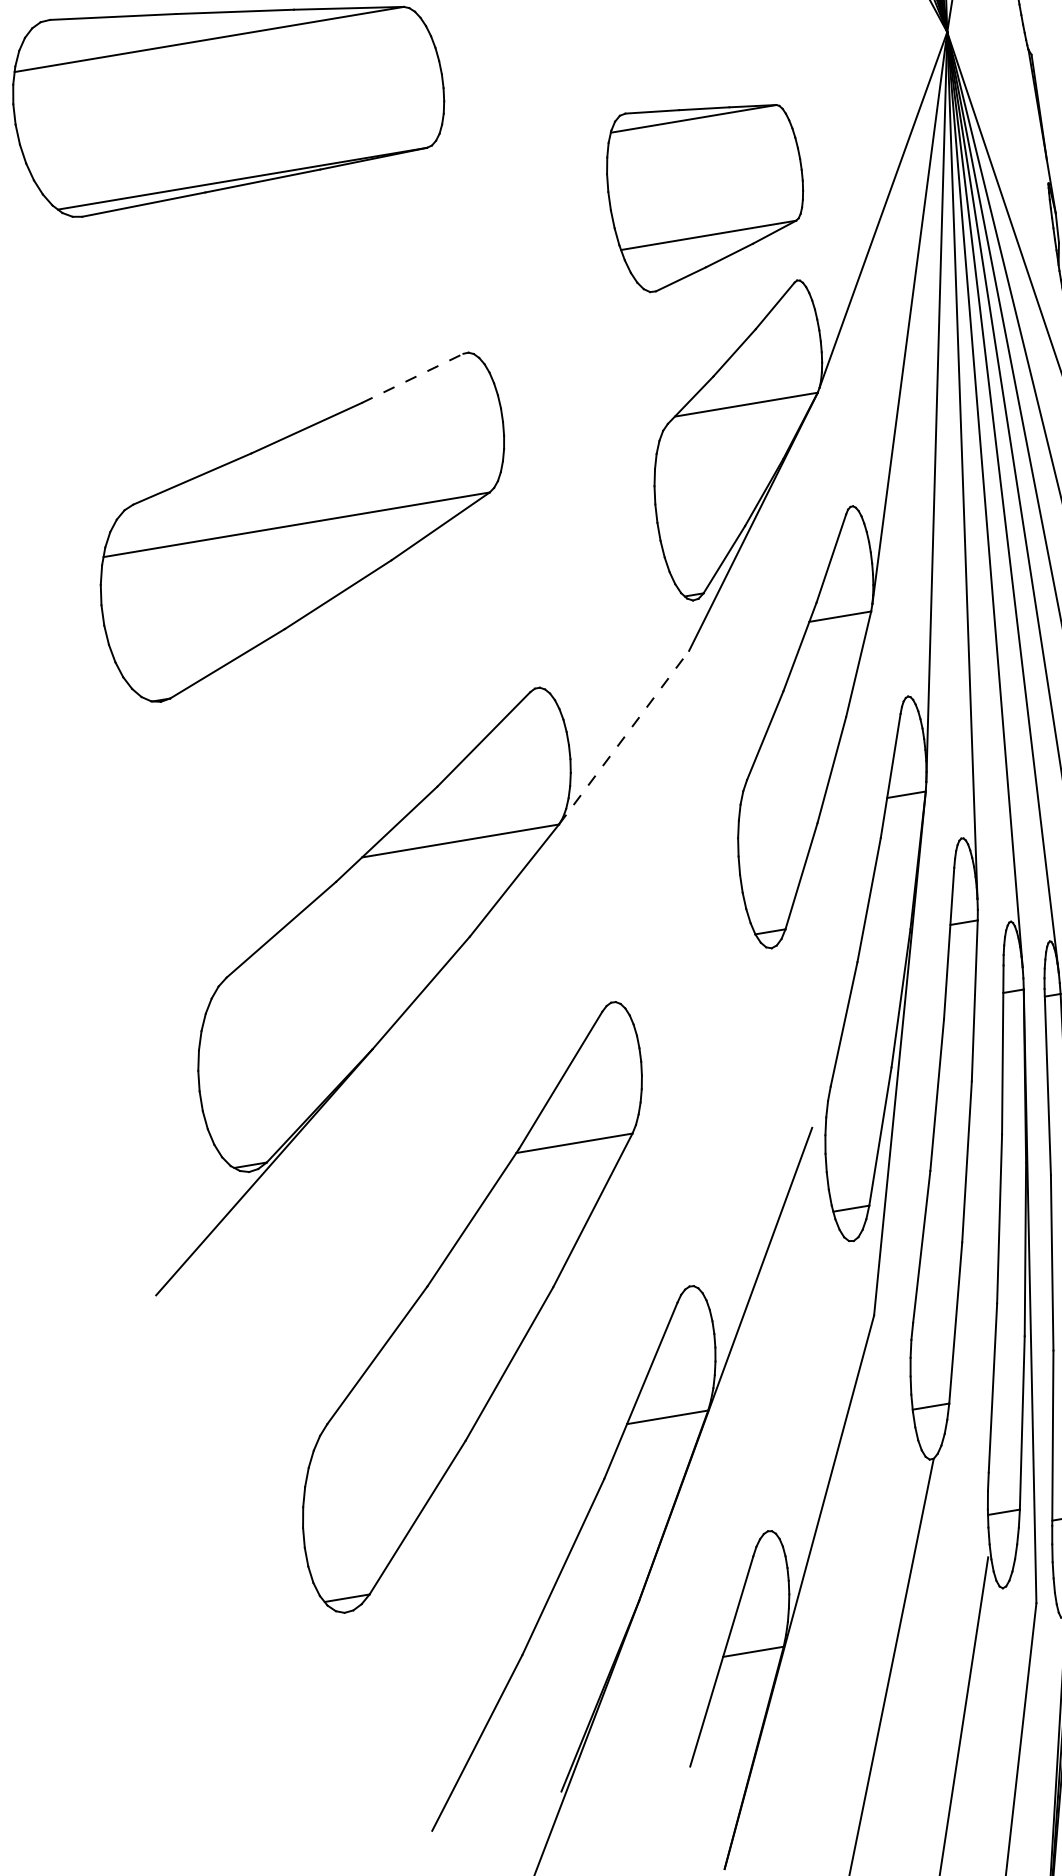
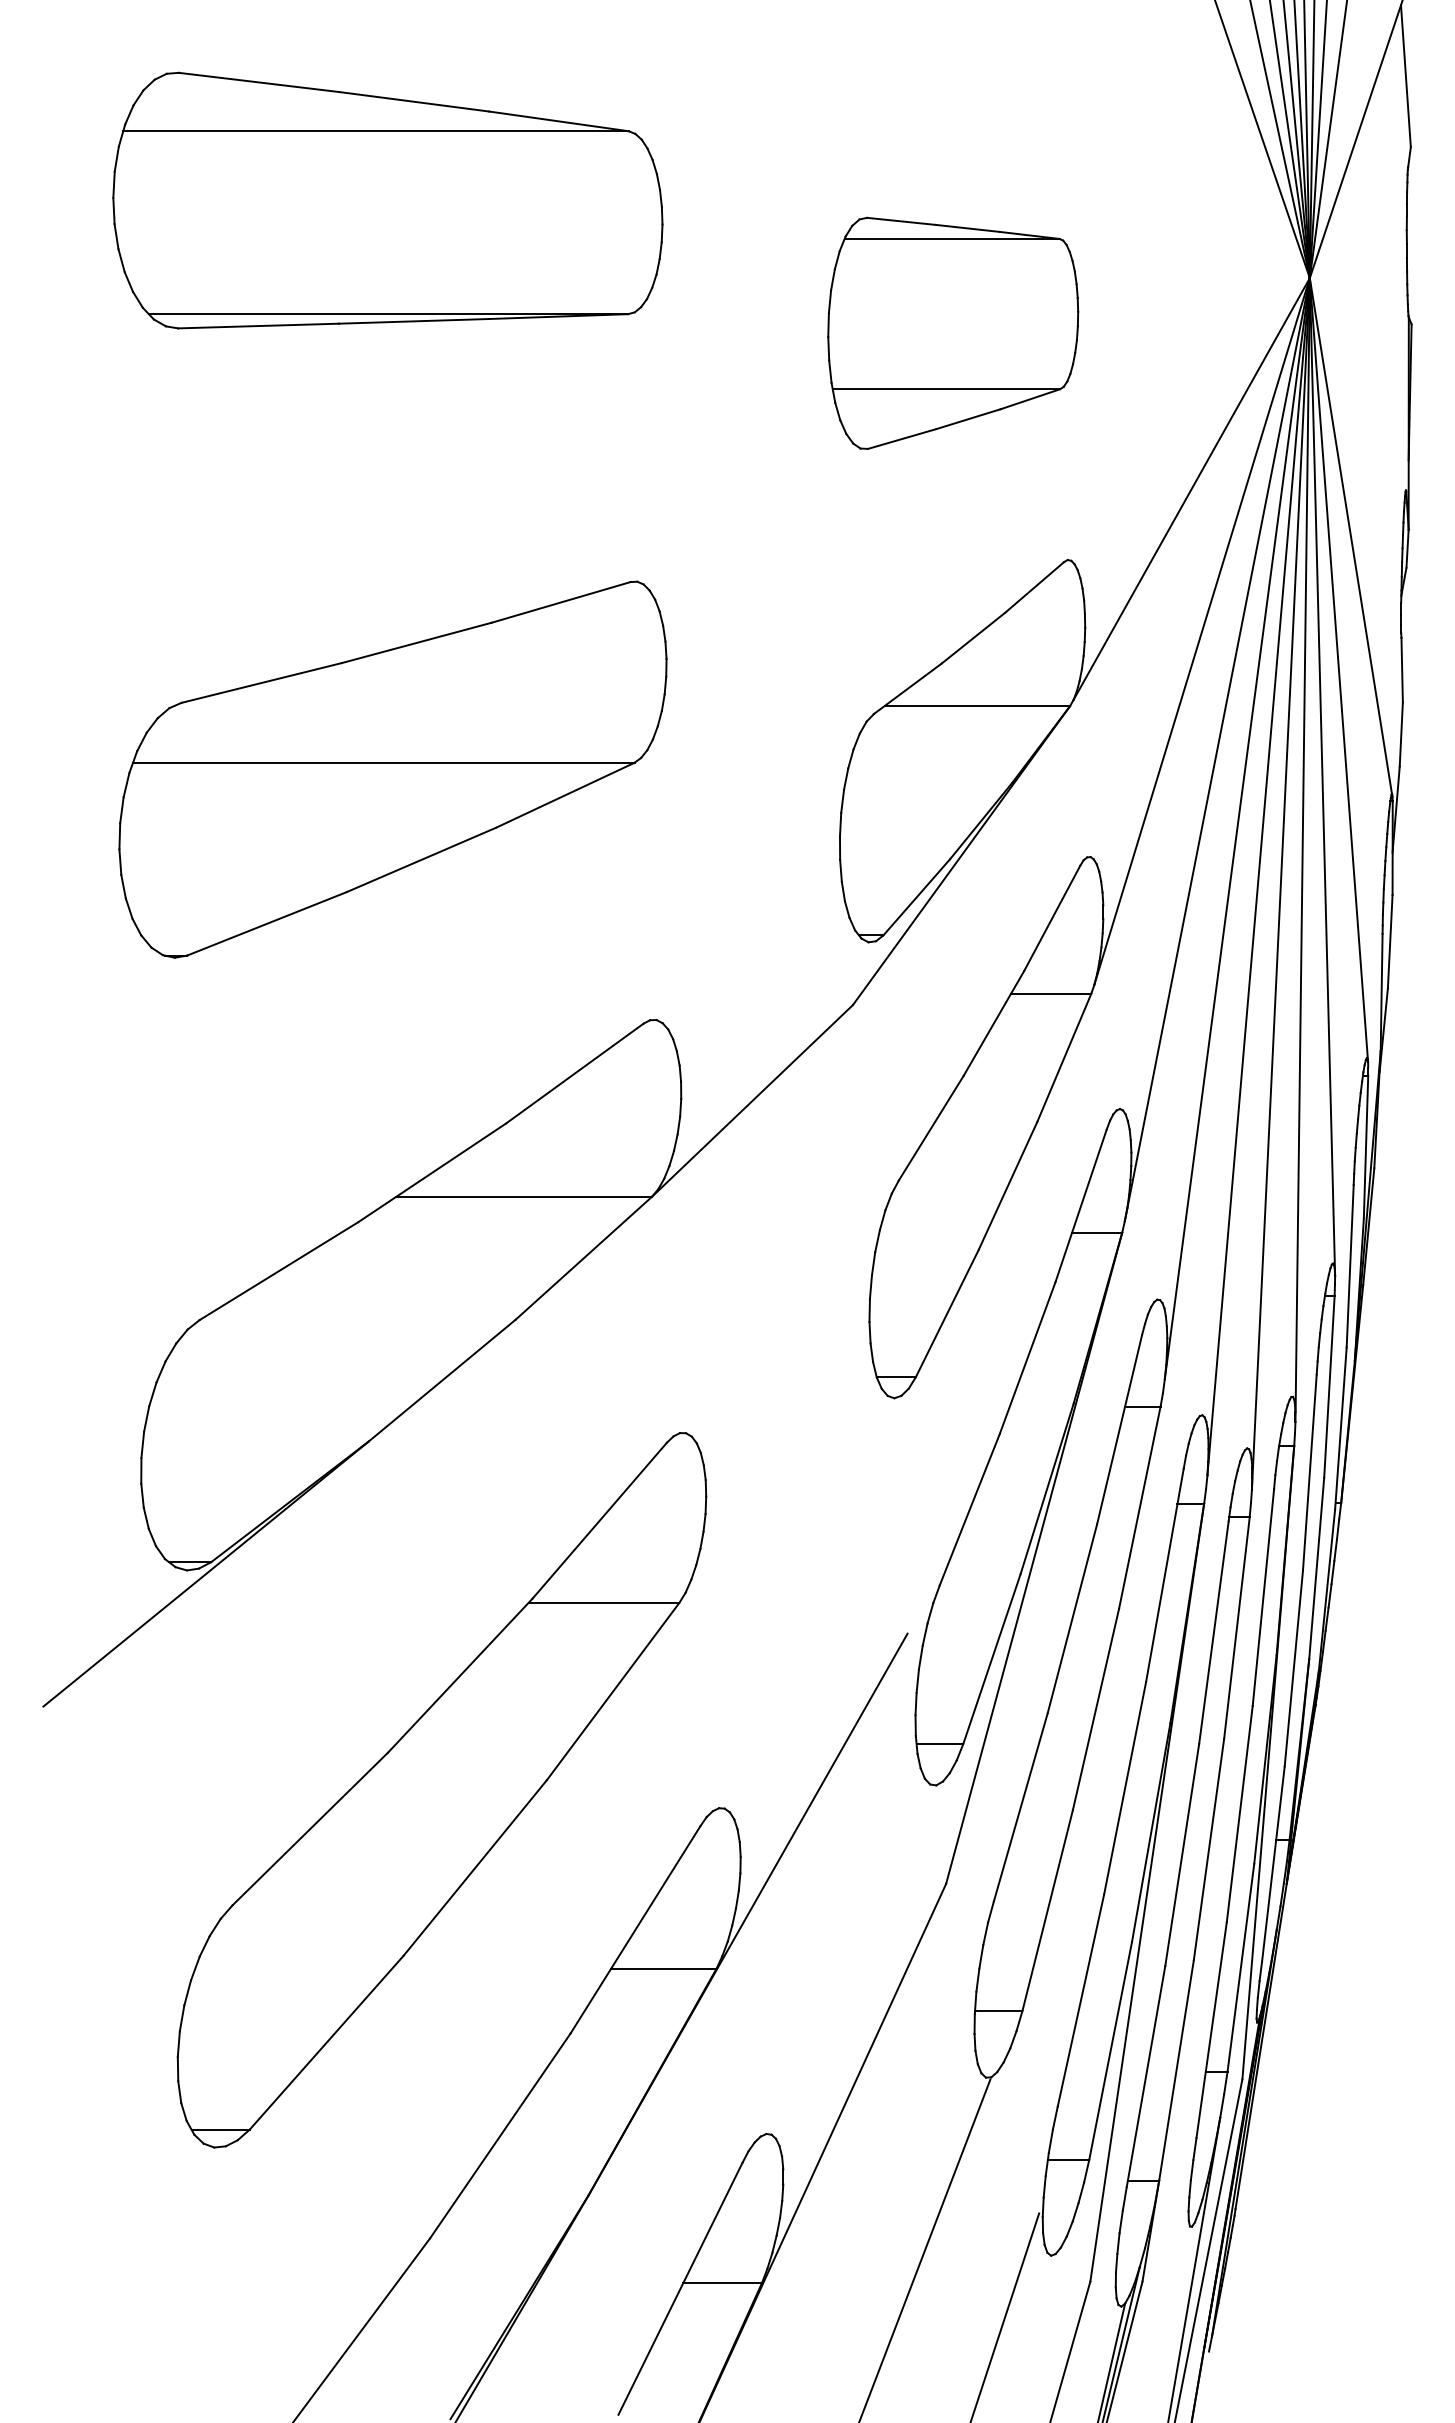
part: (706, 190) -> (953, 332), moved
line: (412, 378) -> (561, 602), dashed -> solid
line: (624, 738) -> (752, 1101), dashed -> solid

